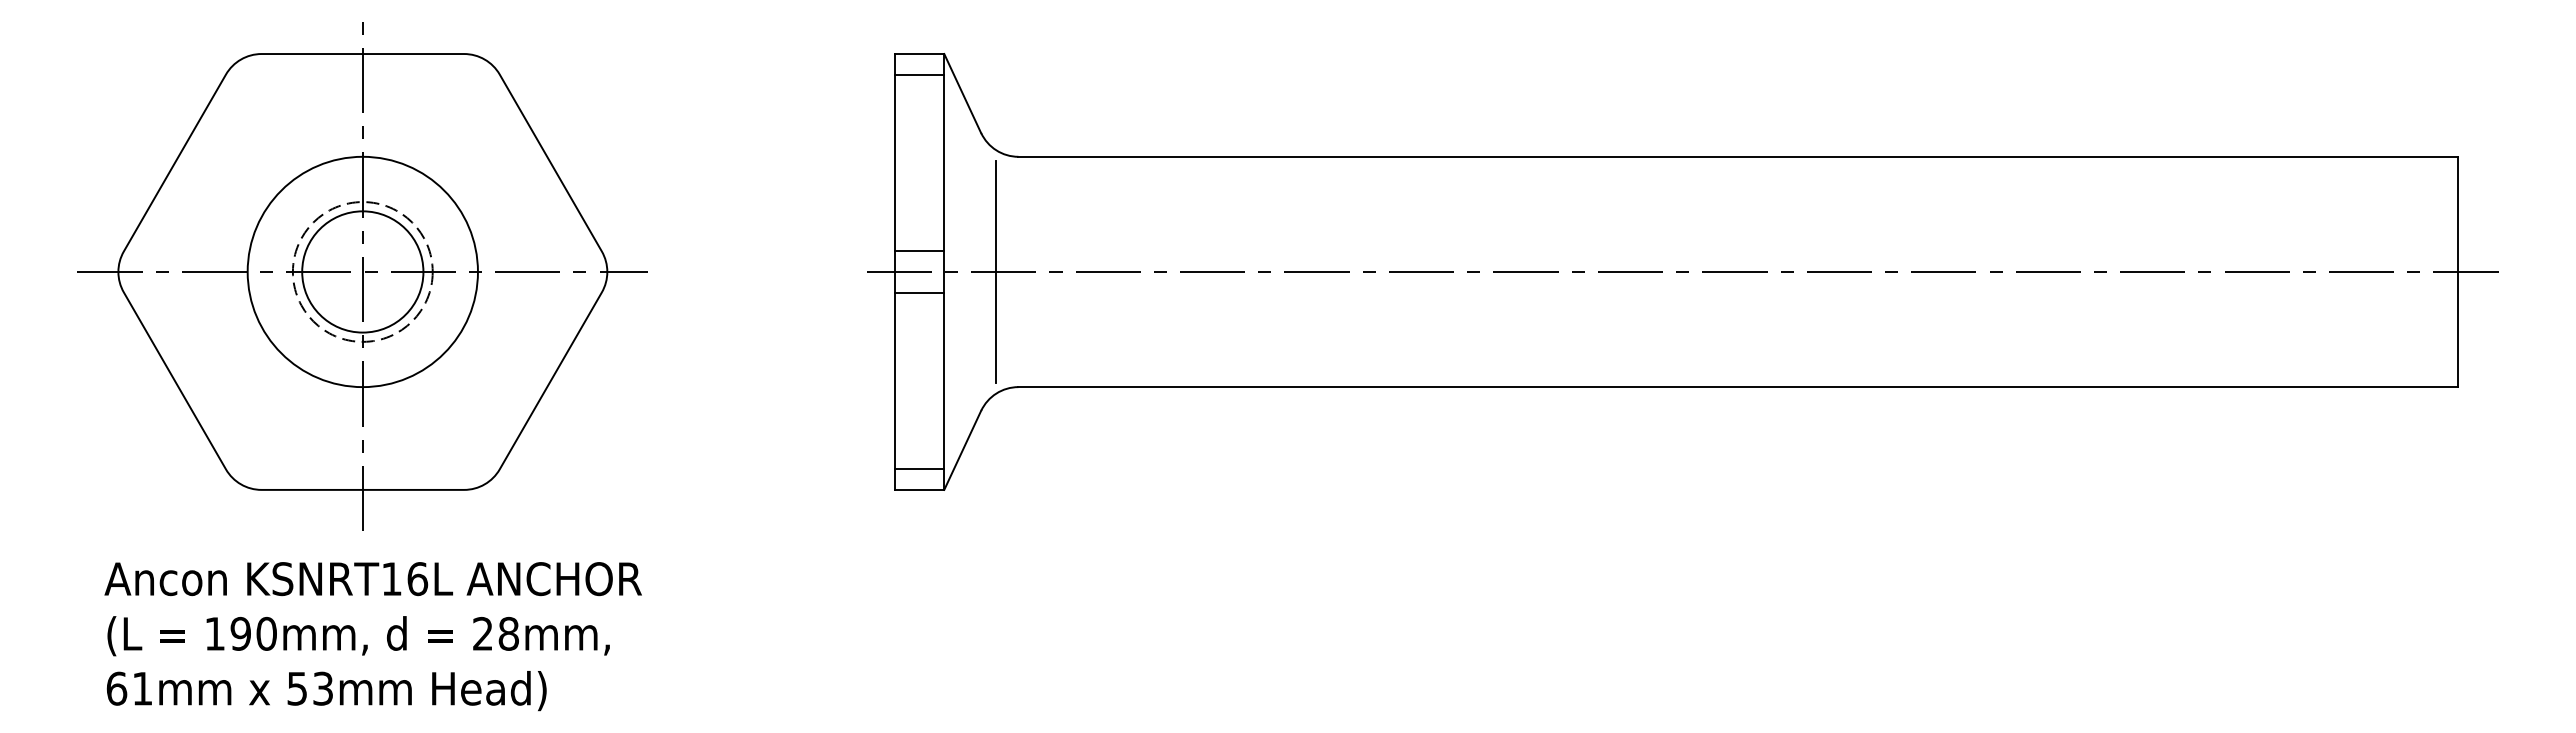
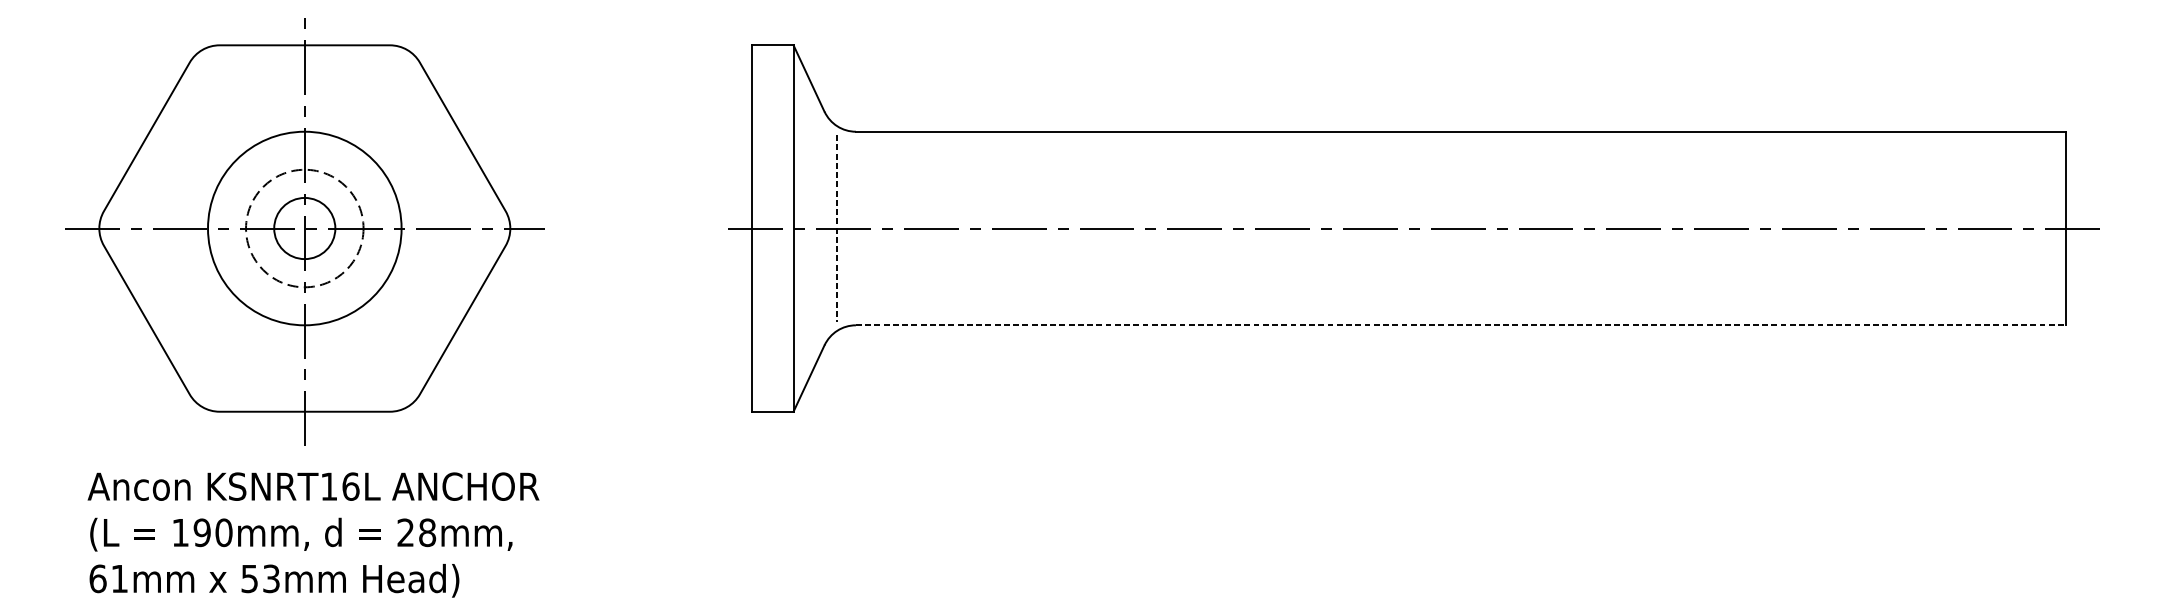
line: (919, 74) -> (772, 62), removed
line: (919, 251) -> (772, 211), removed
circle: (362, 271) -> (304, 228), size x0.6
line: (996, 272) -> (837, 228), solid -> dashed
line: (919, 292) -> (772, 245), removed
line: (1738, 387) -> (1461, 325), solid -> dashed
line: (919, 469) -> (772, 394), removed

